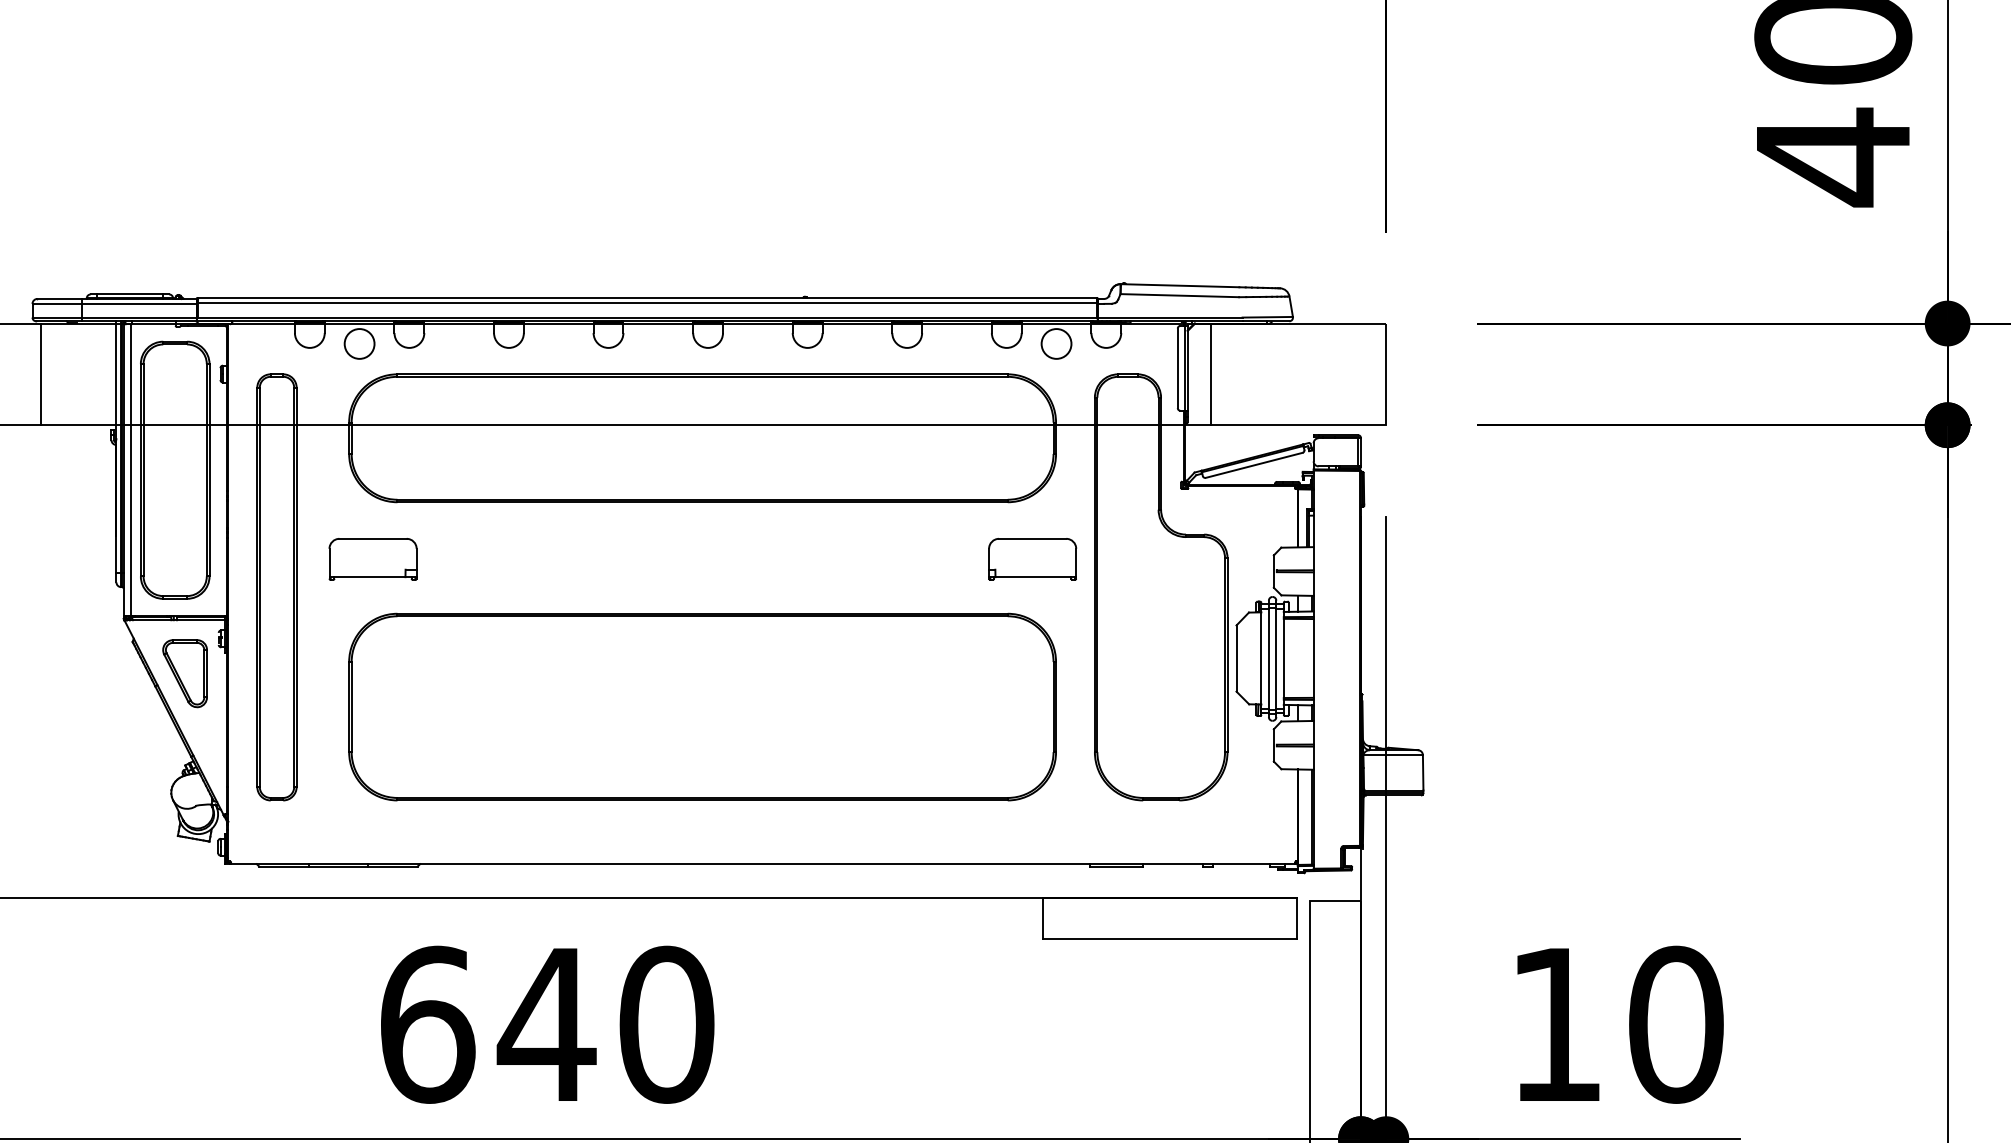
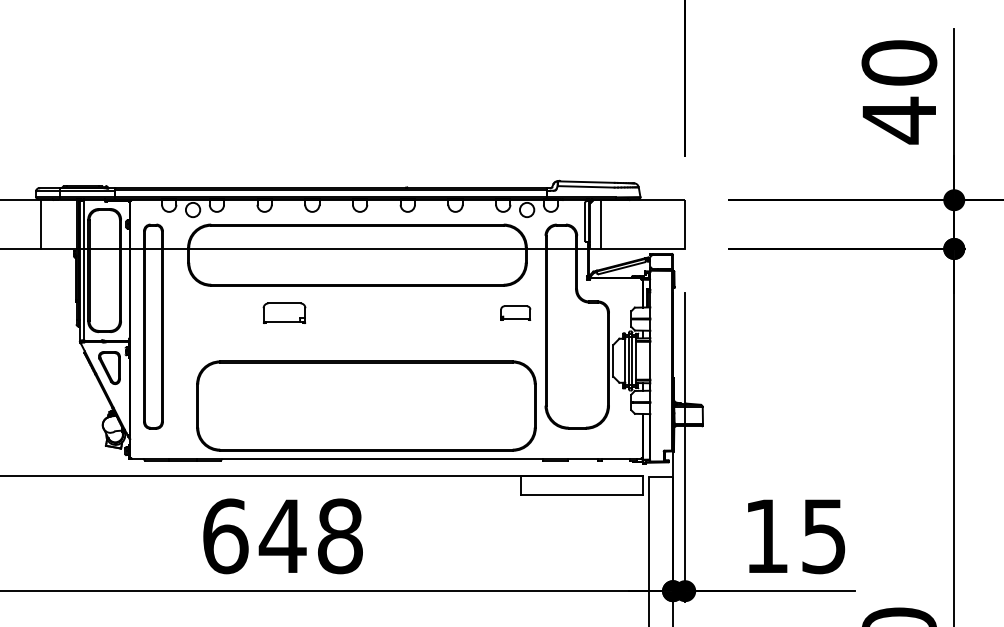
part: (373, 557) -> (284, 312), moved
part: (1032, 557) -> (515, 312), size x0.7
part: (702, 705) -> (366, 405), moved
text: (667, 1022) -> (340, 535), 640 -> 648
text: (1674, 1025) -> (823, 536), 10 -> 15

